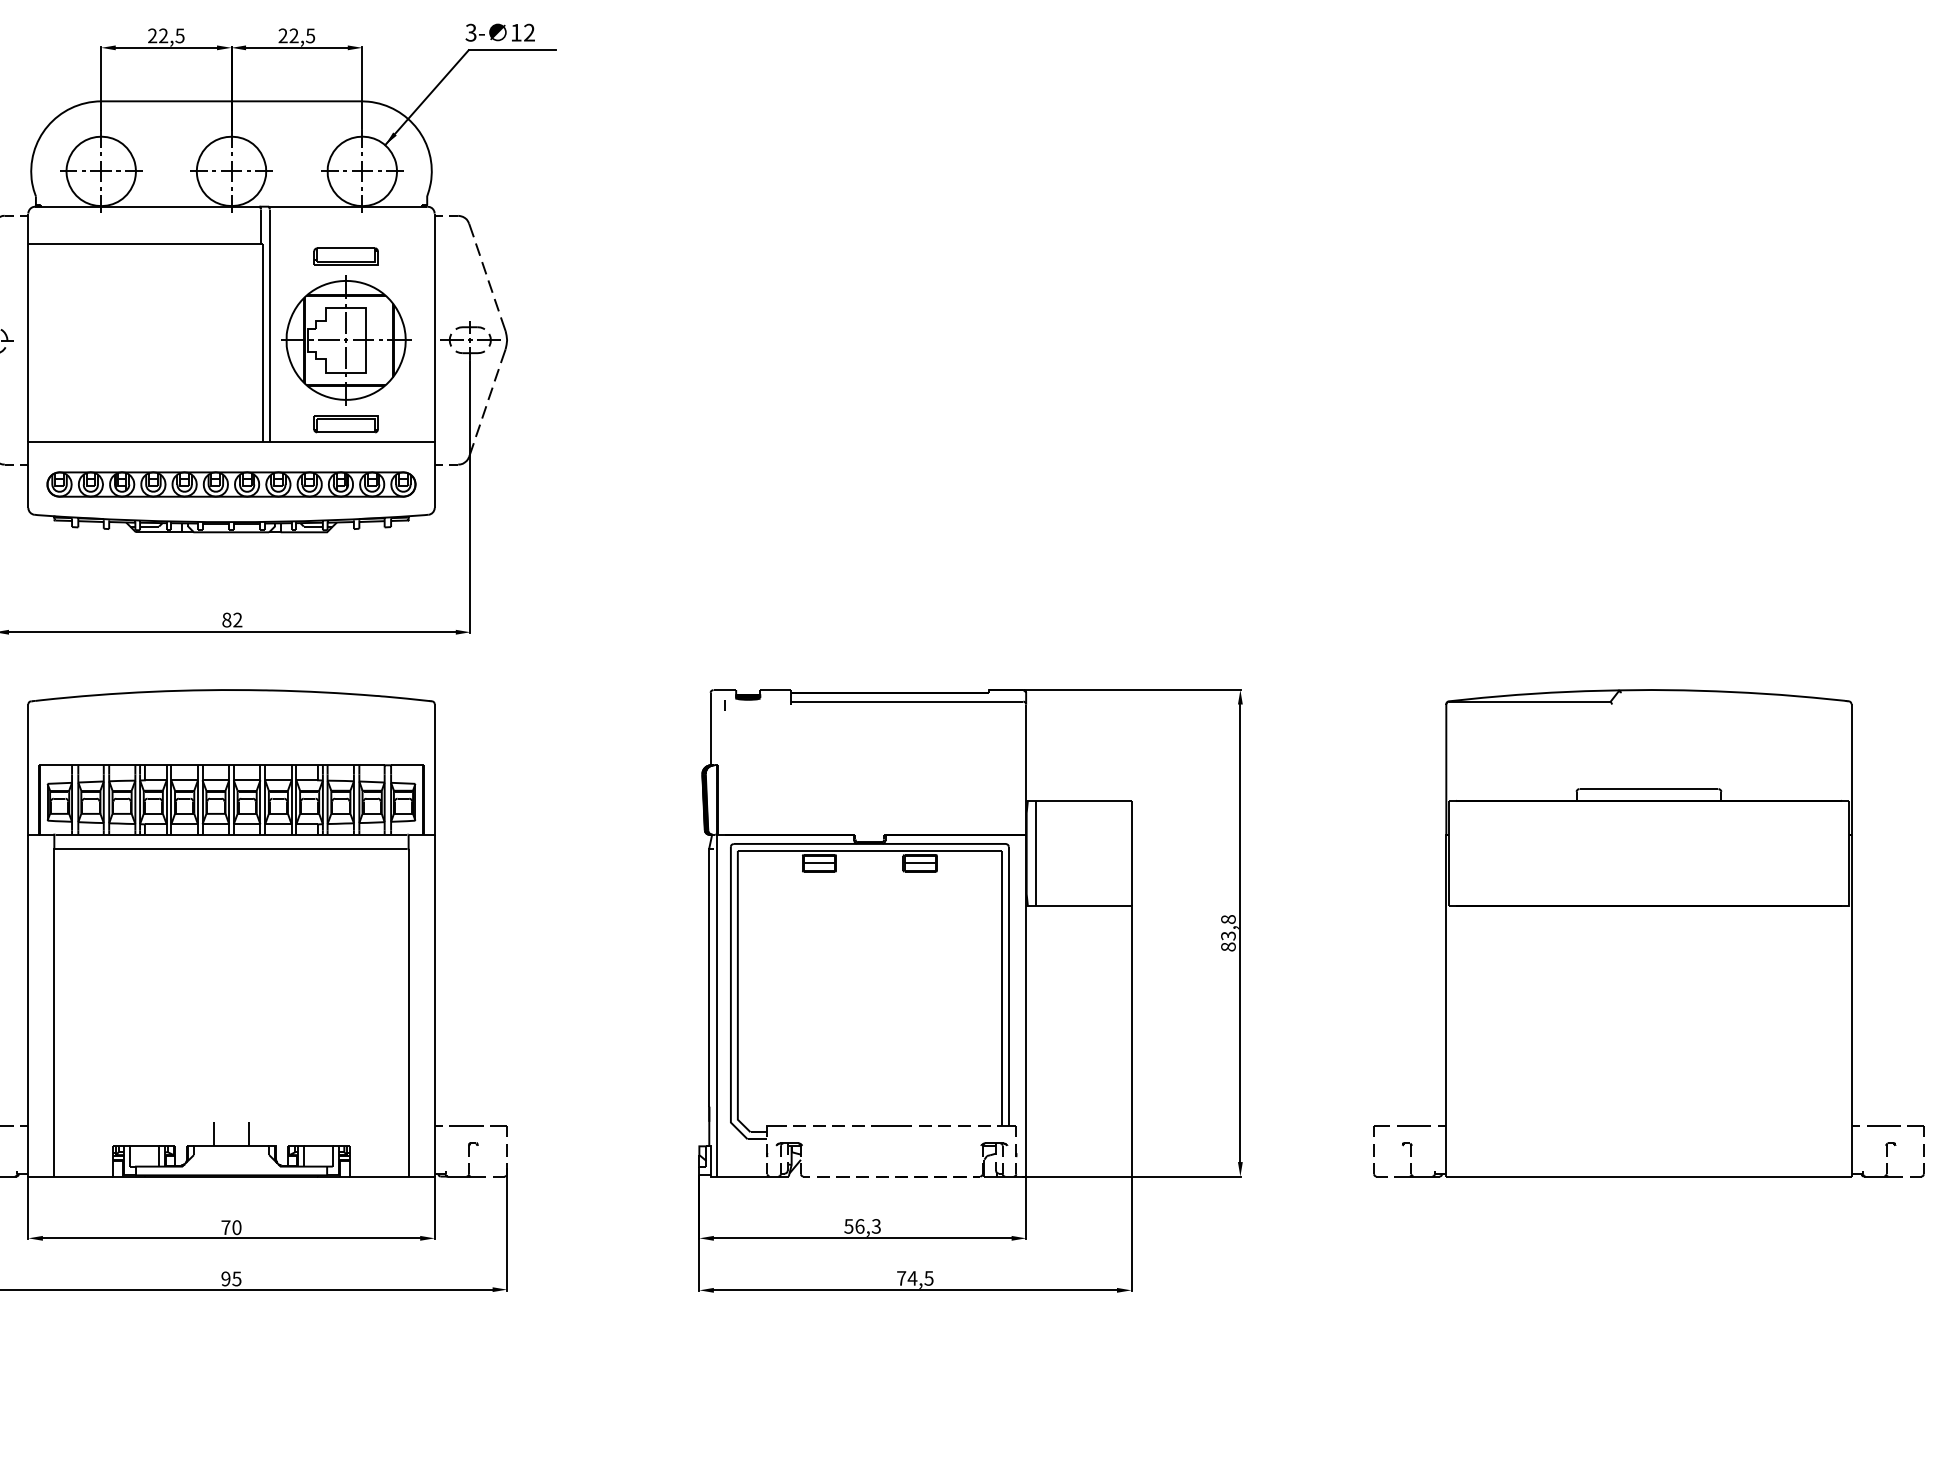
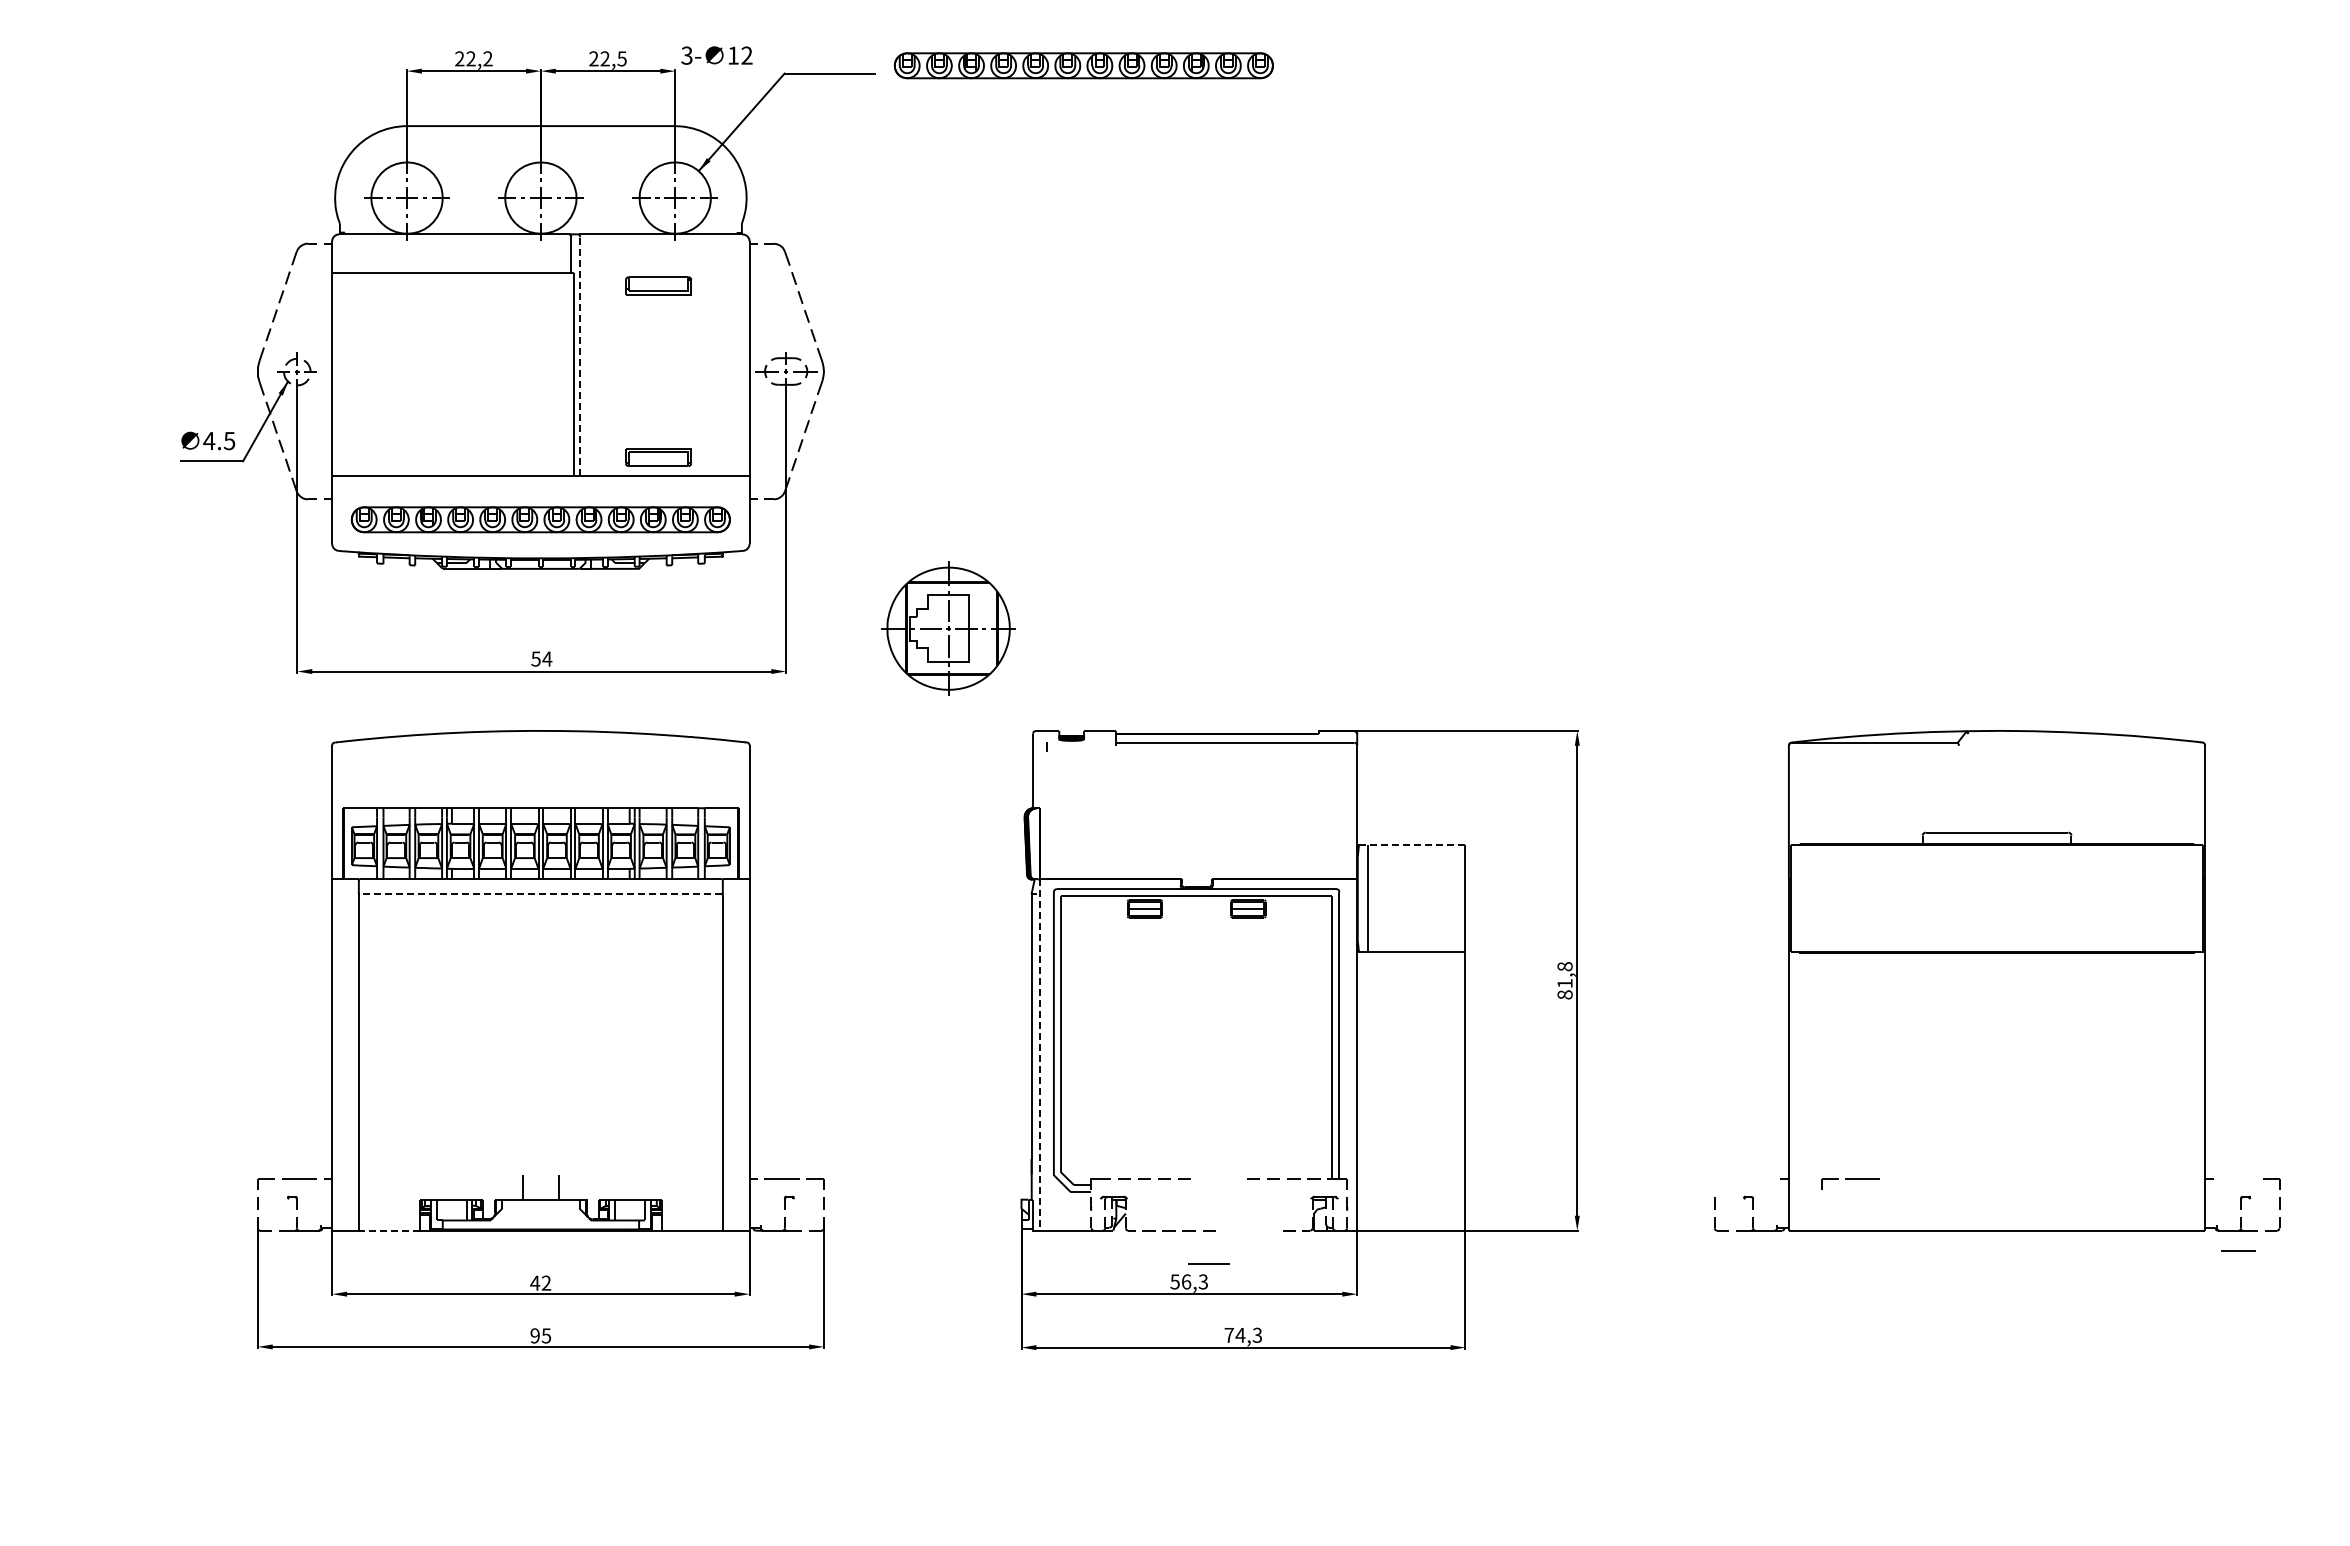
text: (499, 32) -> (716, 55), moved
text: (179, 35) -> (487, 58), 22,5 -> 22,2
part: (759, 42) -> (1083, 65), added
line: (270, 324) -> (580, 355), solid -> dashed
part: (346, 340) -> (948, 628), moved
text: (232, 619) -> (541, 658), 82 -> 54
line: (1079, 801) -> (1412, 845), solid -> dashed
line: (231, 849) -> (540, 894), solid -> dashed
text: (1227, 935) -> (1564, 983), 83,8 -> 81,8
line: (716, 1006) -> (1039, 1055), solid -> dashed
line: (891, 1125) -> (1208, 1263), moved
line: (1883, 1125) -> (2238, 1250), moved
part: (1402, 1130) -> (1850, 1183), moved
line: (84, 1176) -> (389, 1230), solid -> dashed
line: (921, 1176) -> (1249, 1230), removed
text: (231, 1226) -> (540, 1282), 70 -> 42
text: (929, 1277) -> (1257, 1334), 74,5 -> 74,3

